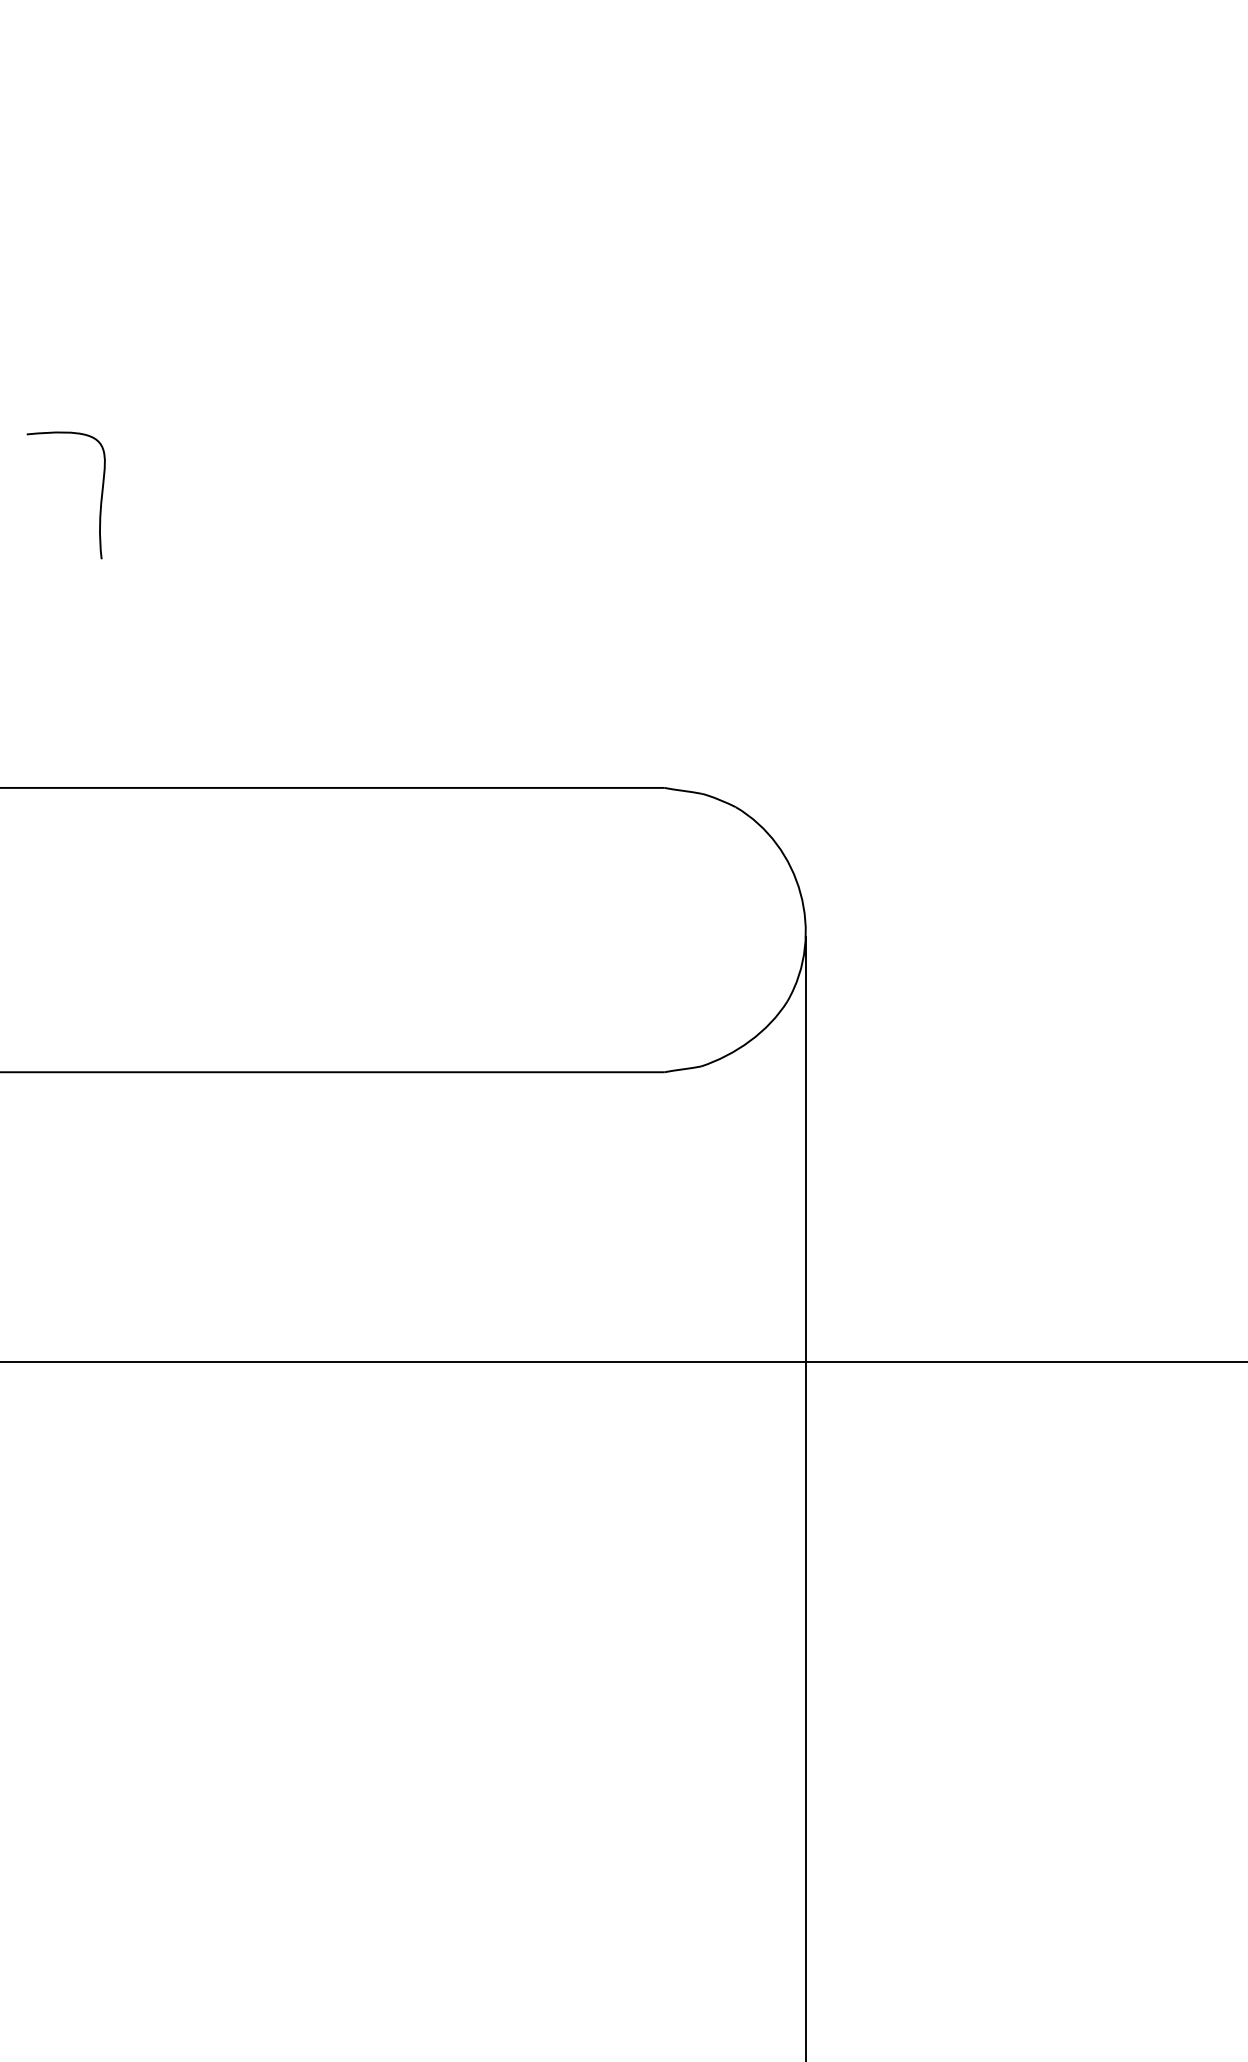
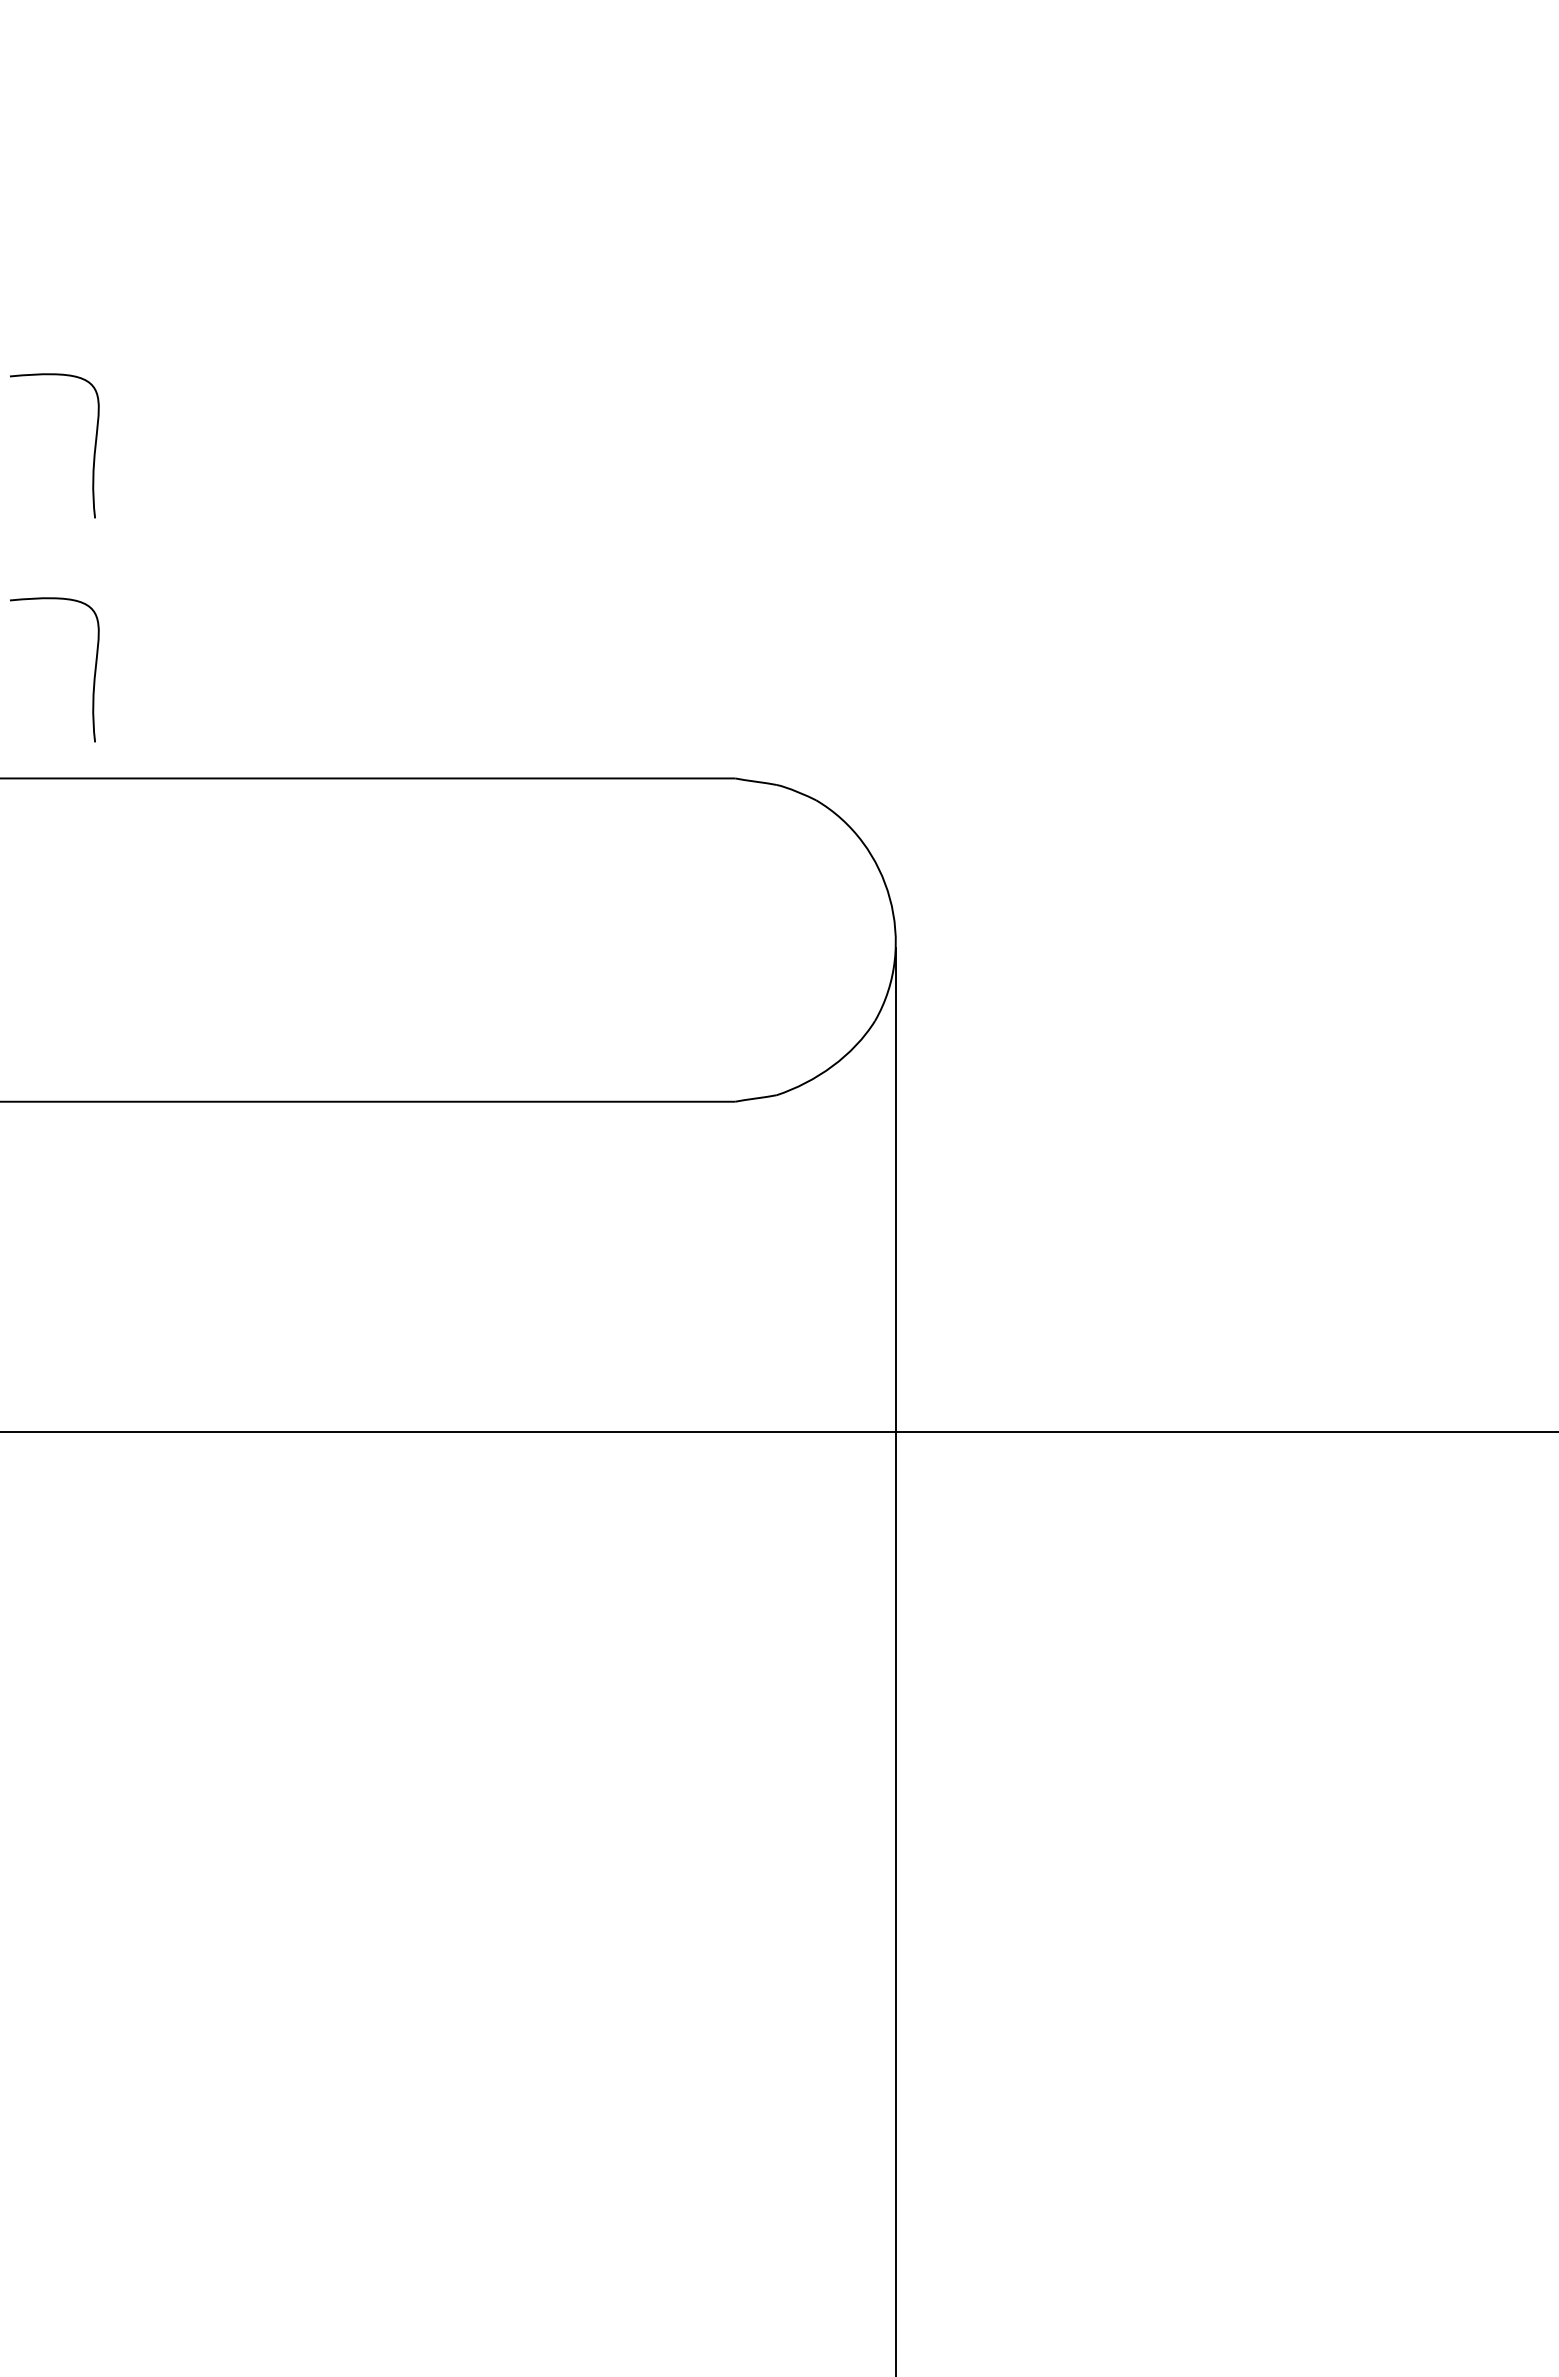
curve: (100, 699) -> (93, 677), added

